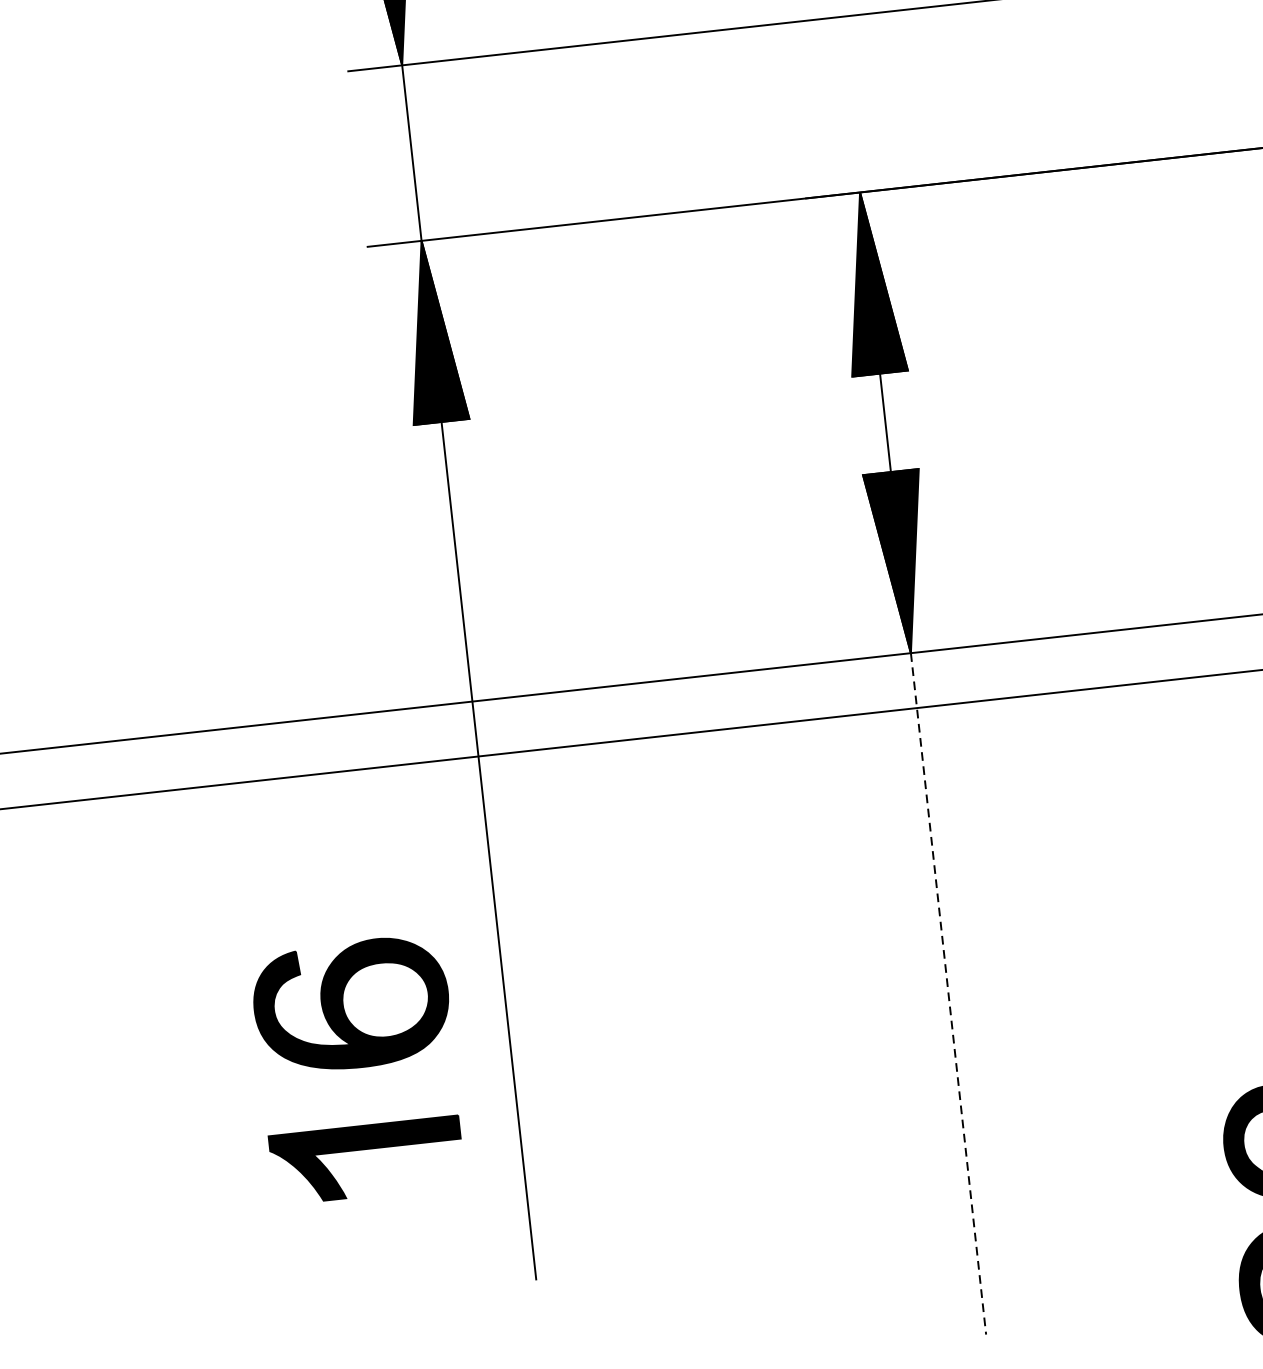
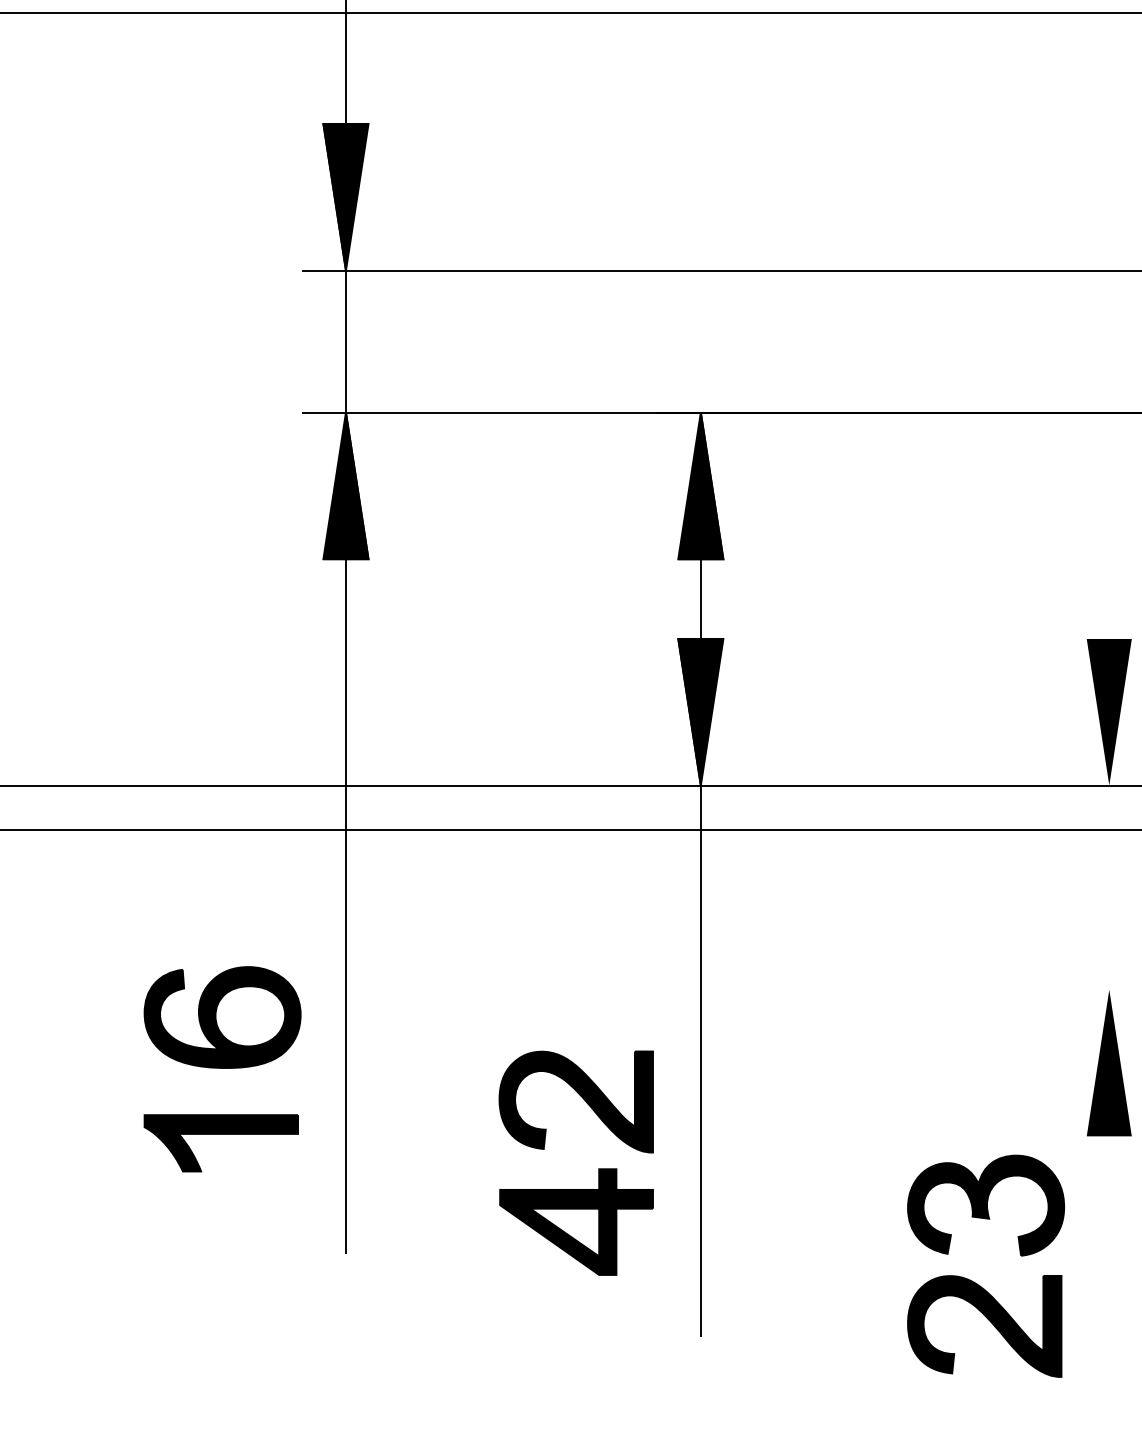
line: (948, 994) -> (700, 1061), dashed -> solid
part: (836, 1140) -> (598, 1168), added

